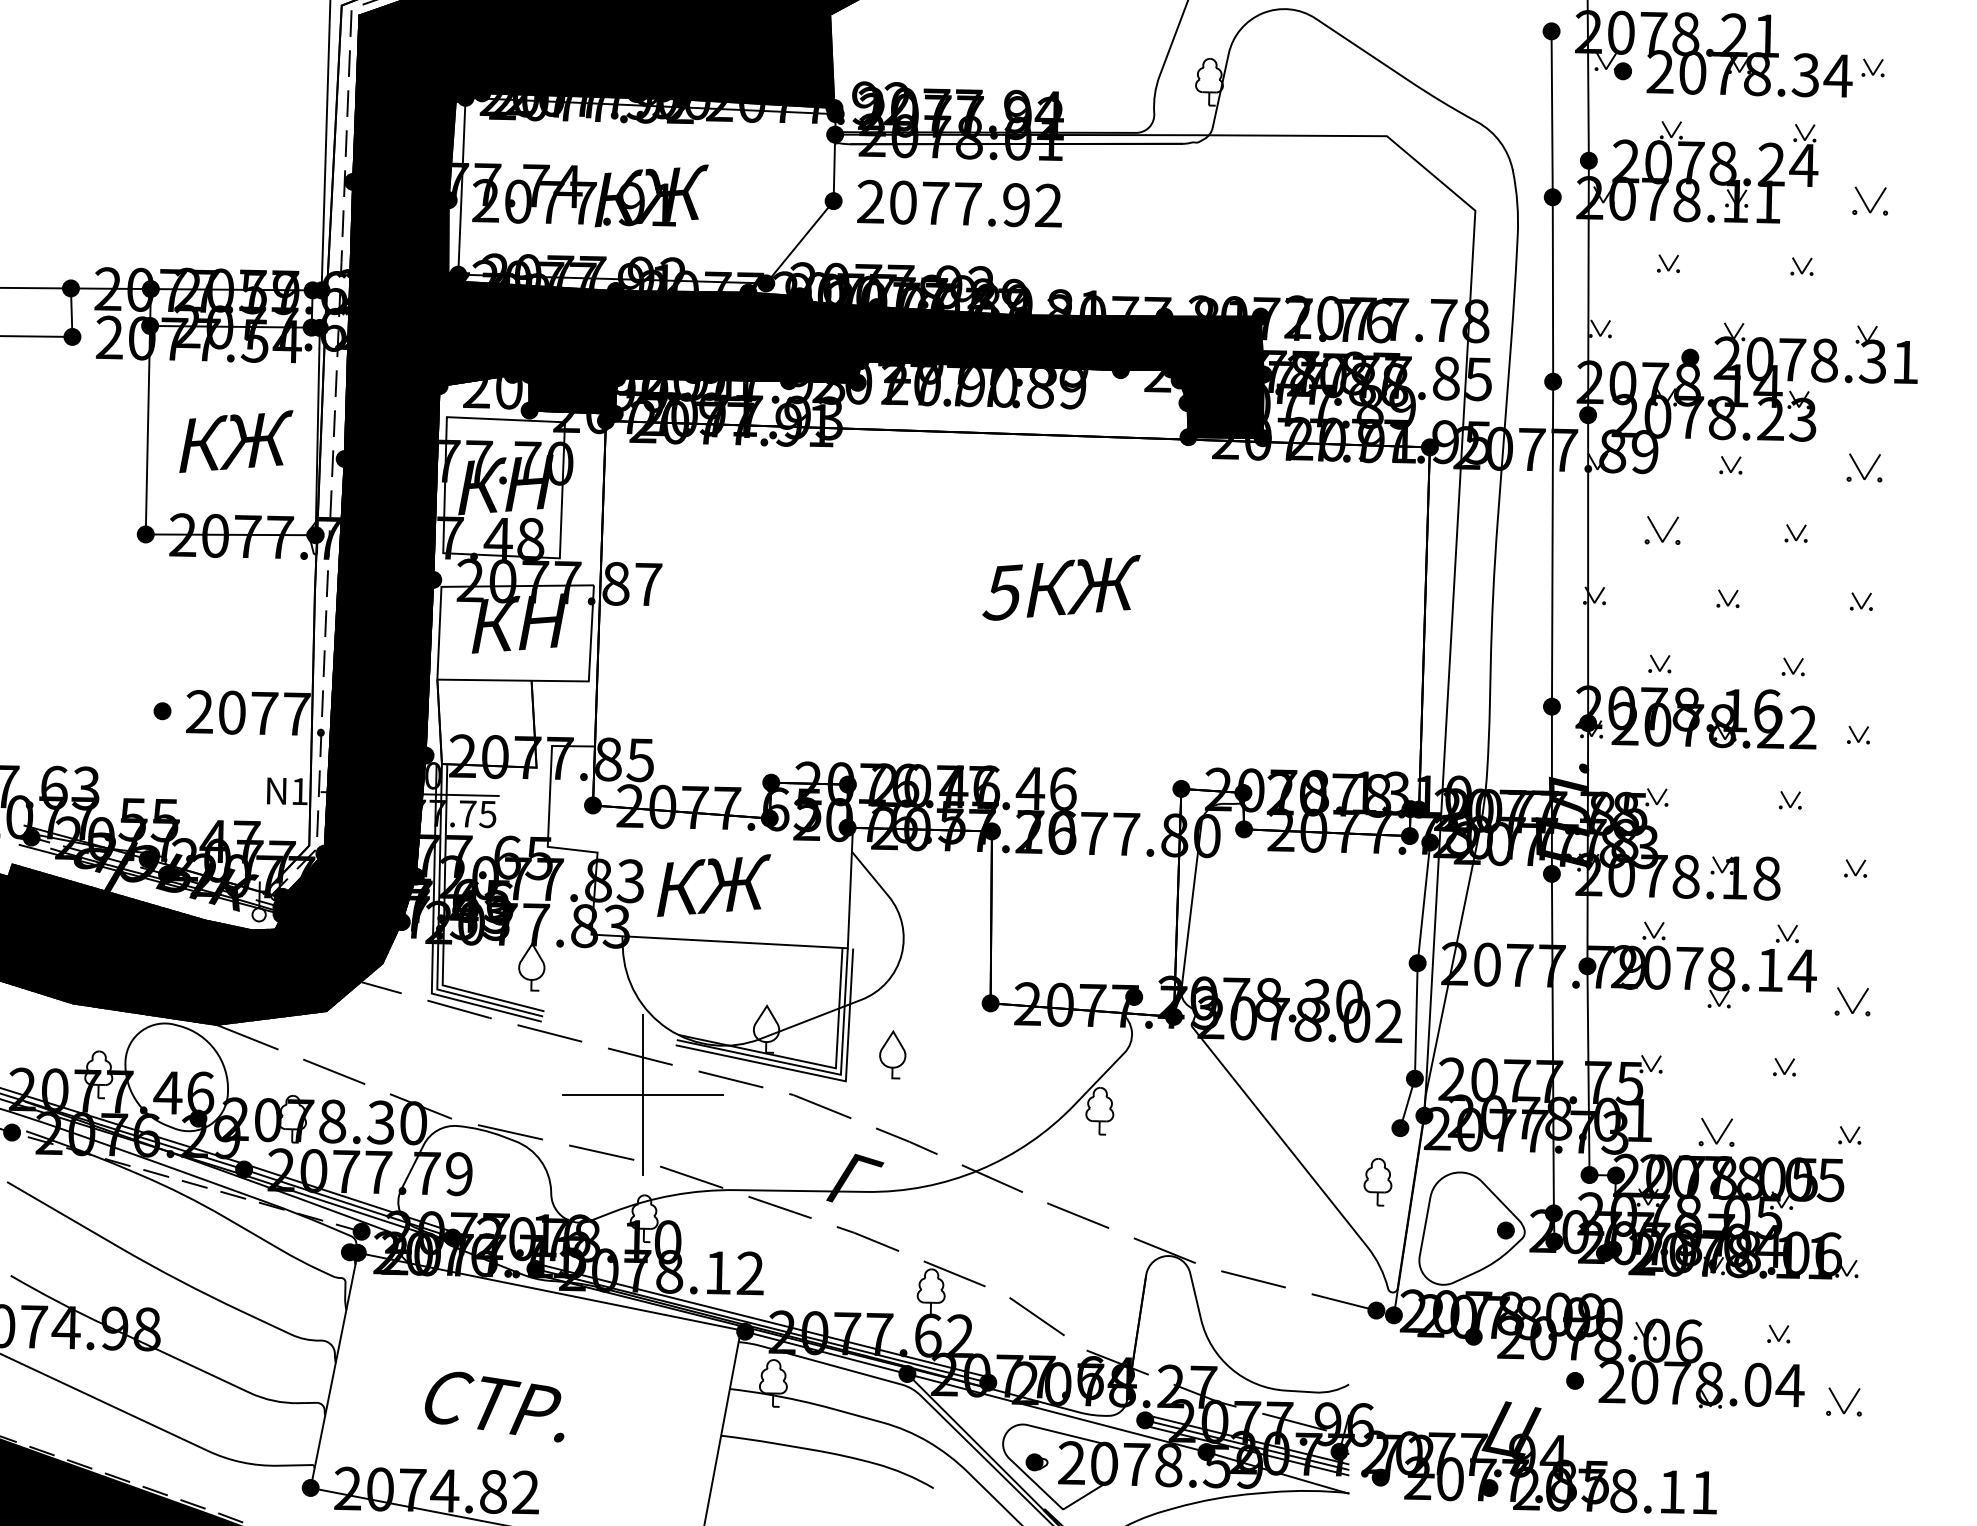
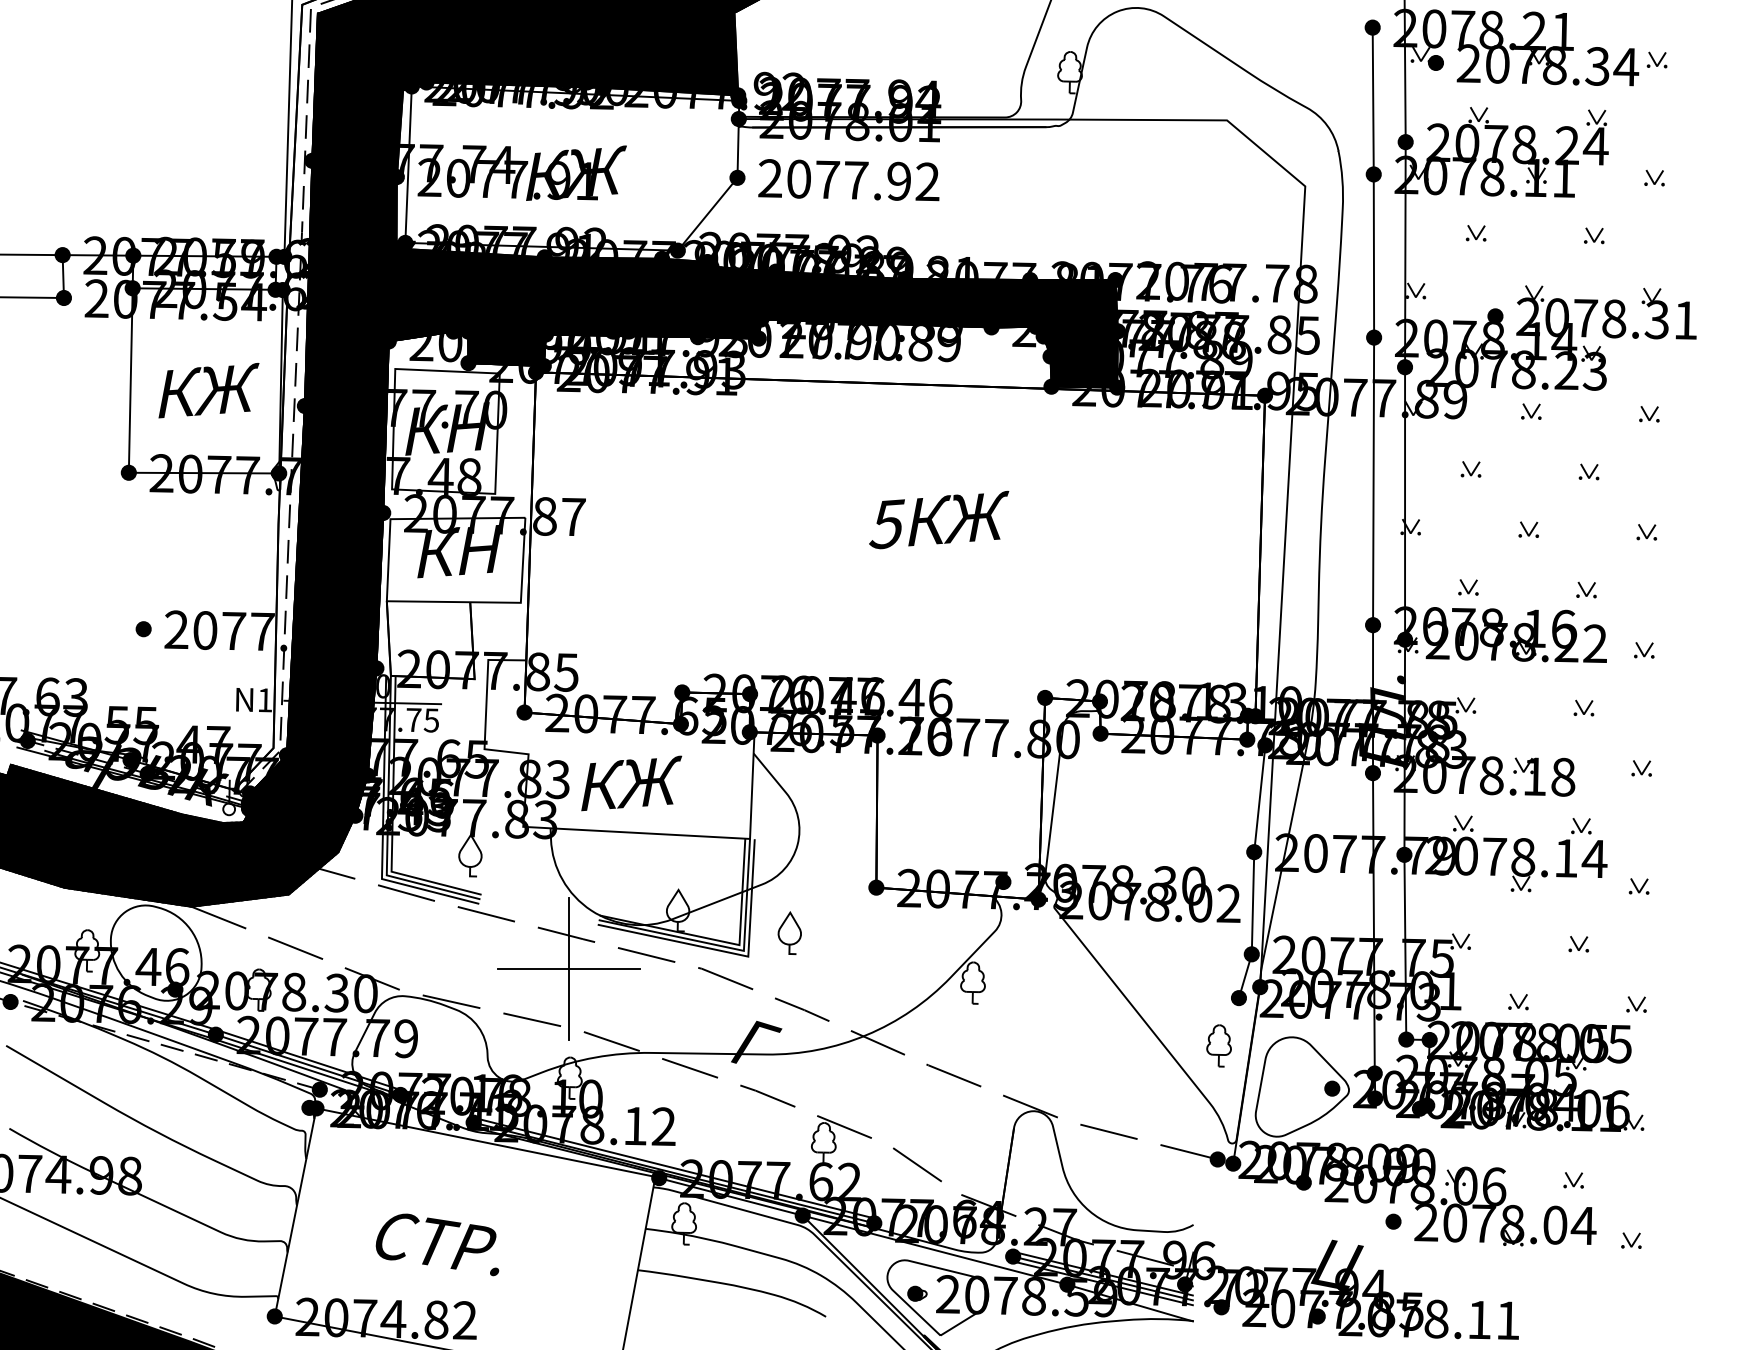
part: (1869, 201) -> (1654, 178), size x0.62
part: (1863, 468) -> (1648, 414), size x0.62
part: (1662, 530) -> (1470, 469), size x0.62
part: (1852, 1001) -> (1638, 886), size x0.62
part: (1715, 1132) -> (1517, 1001), size x0.62
part: (1843, 1402) -> (1631, 1240), size x0.62

